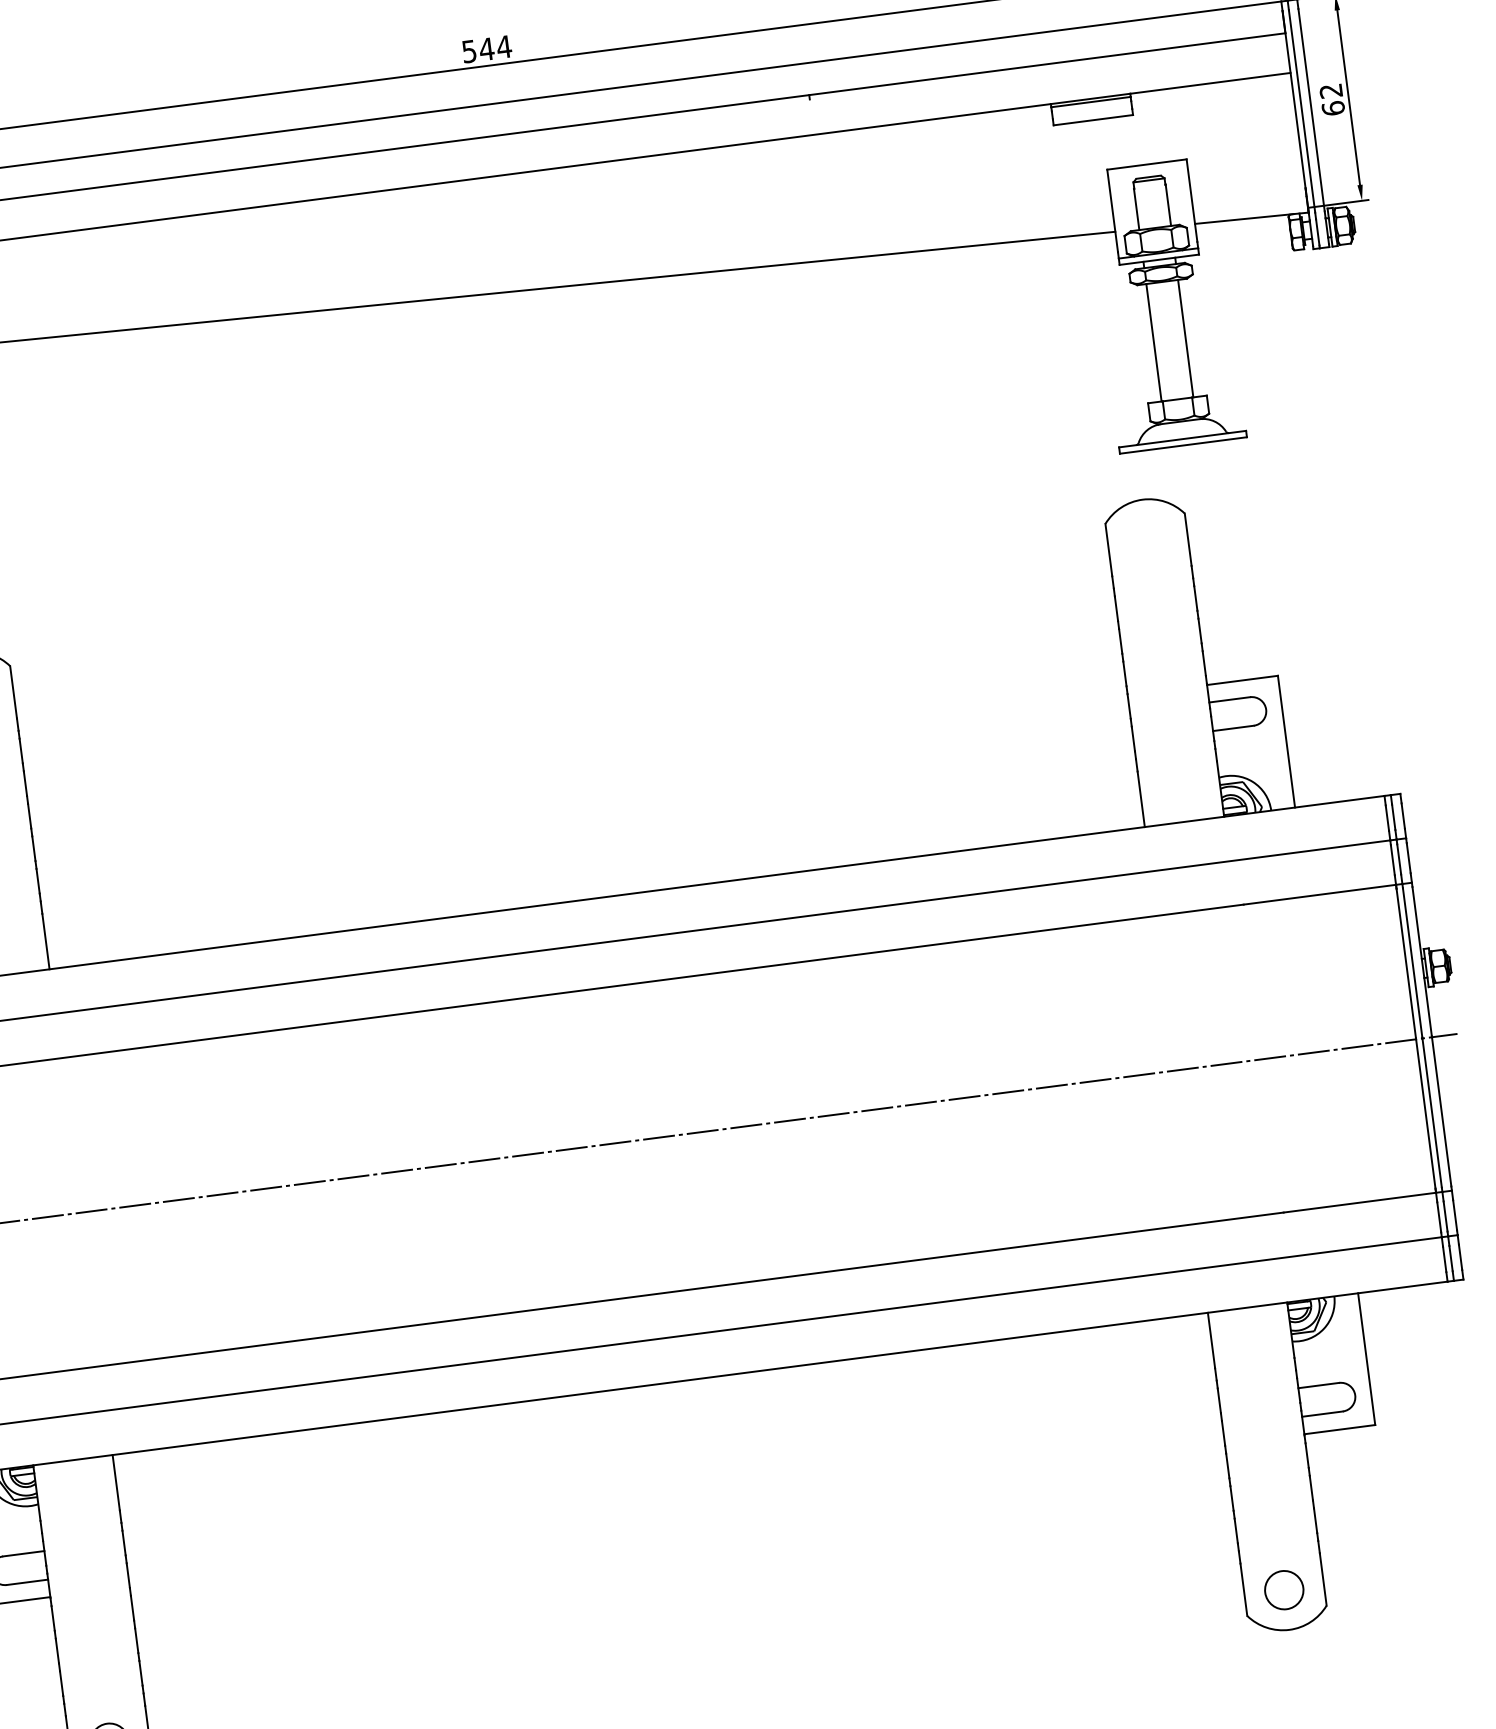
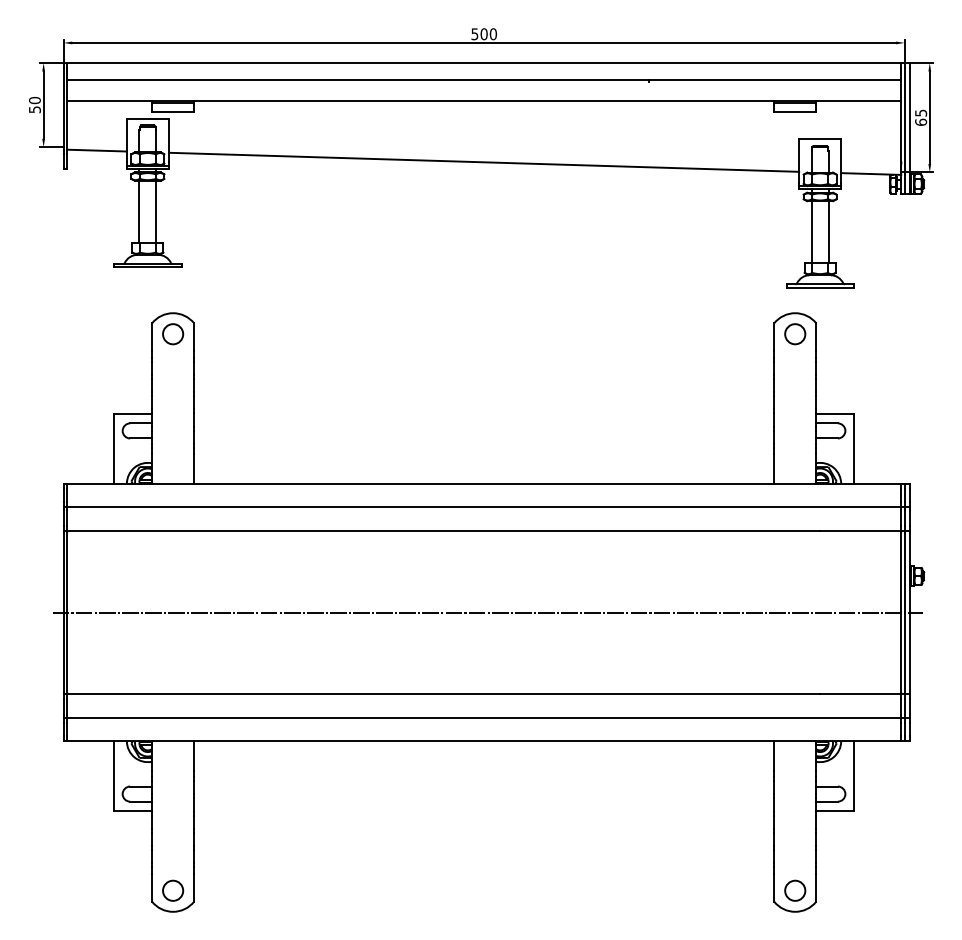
text: (495, 48) -> (488, 34), 544 -> 500
text: (1331, 89) -> (921, 112), 62 -> 65
circle: (1148, 539) -> (795, 334), added

